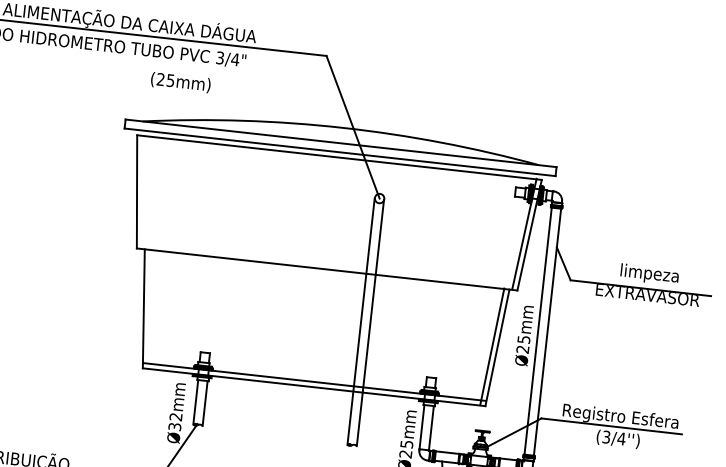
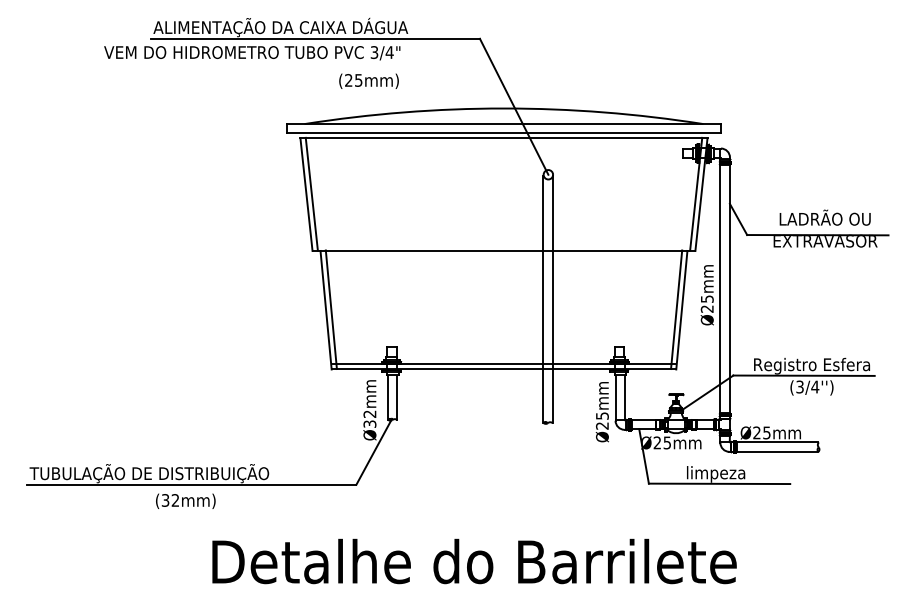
text: (180, 81) -> (368, 80), moved
line: (142, 191) -> (311, 193), added
text: (649, 273) -> (824, 219), limpeza -> LADRÃO OU
line: (148, 308) -> (330, 309), added

